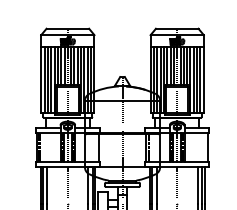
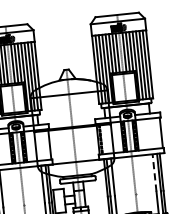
line: (197, 185) -> (154, 172), solid -> dashed

